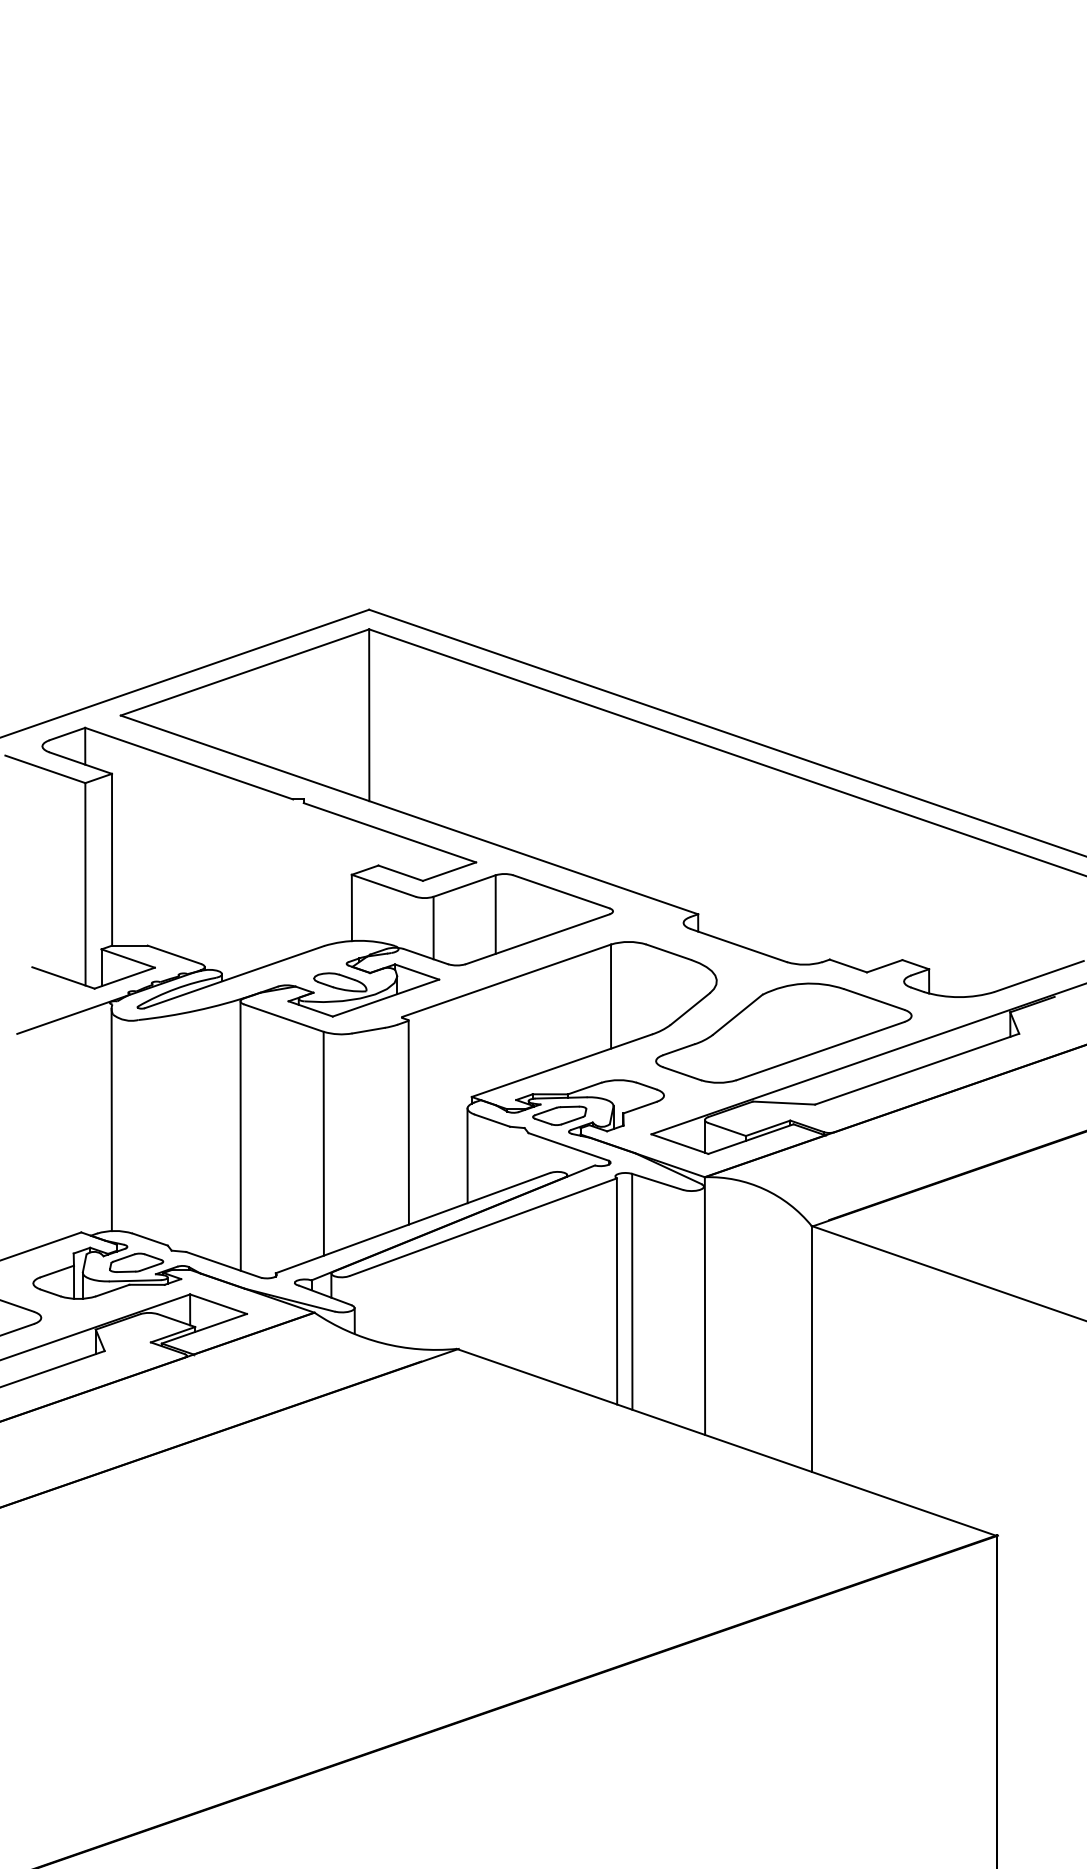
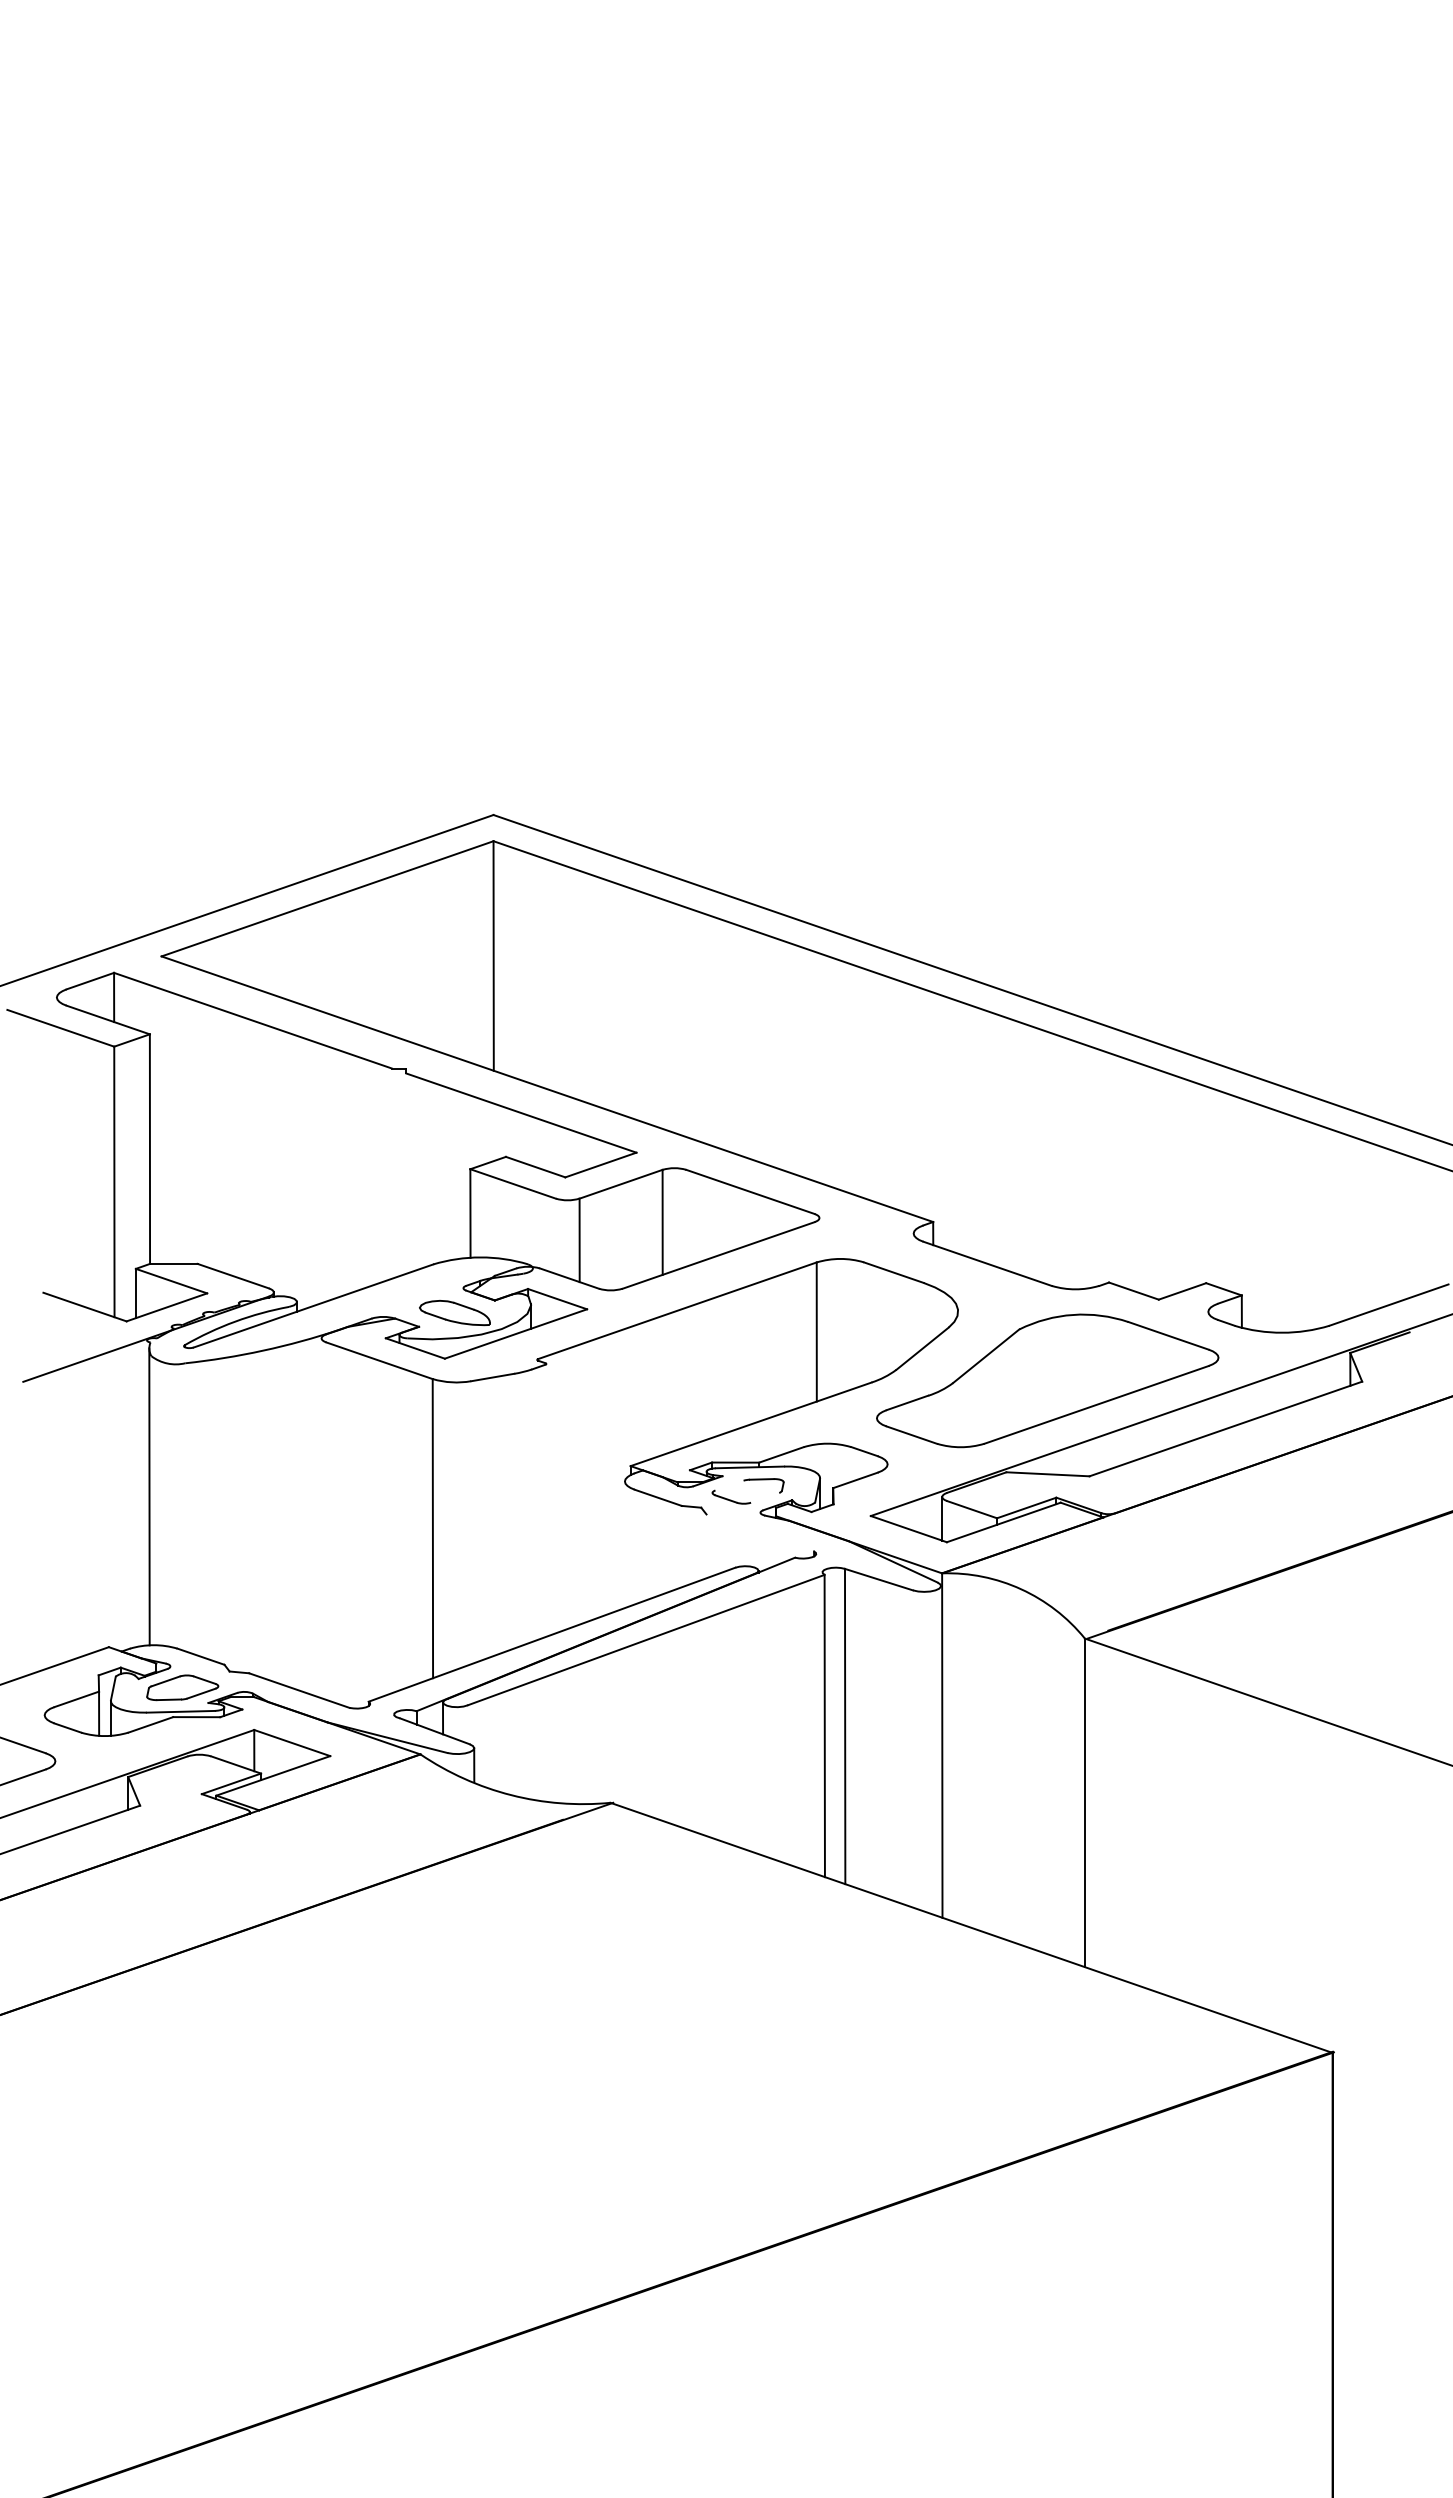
line: (545, 1111) -> (729, 1485), removed
line: (572, 1120) -> (765, 1497), removed
line: (408, 1121) -> (546, 1499), removed
line: (240, 1136) -> (321, 1518), removed
line: (568, 1146) -> (760, 1532), removed
line: (467, 1155) -> (624, 1544), removed

